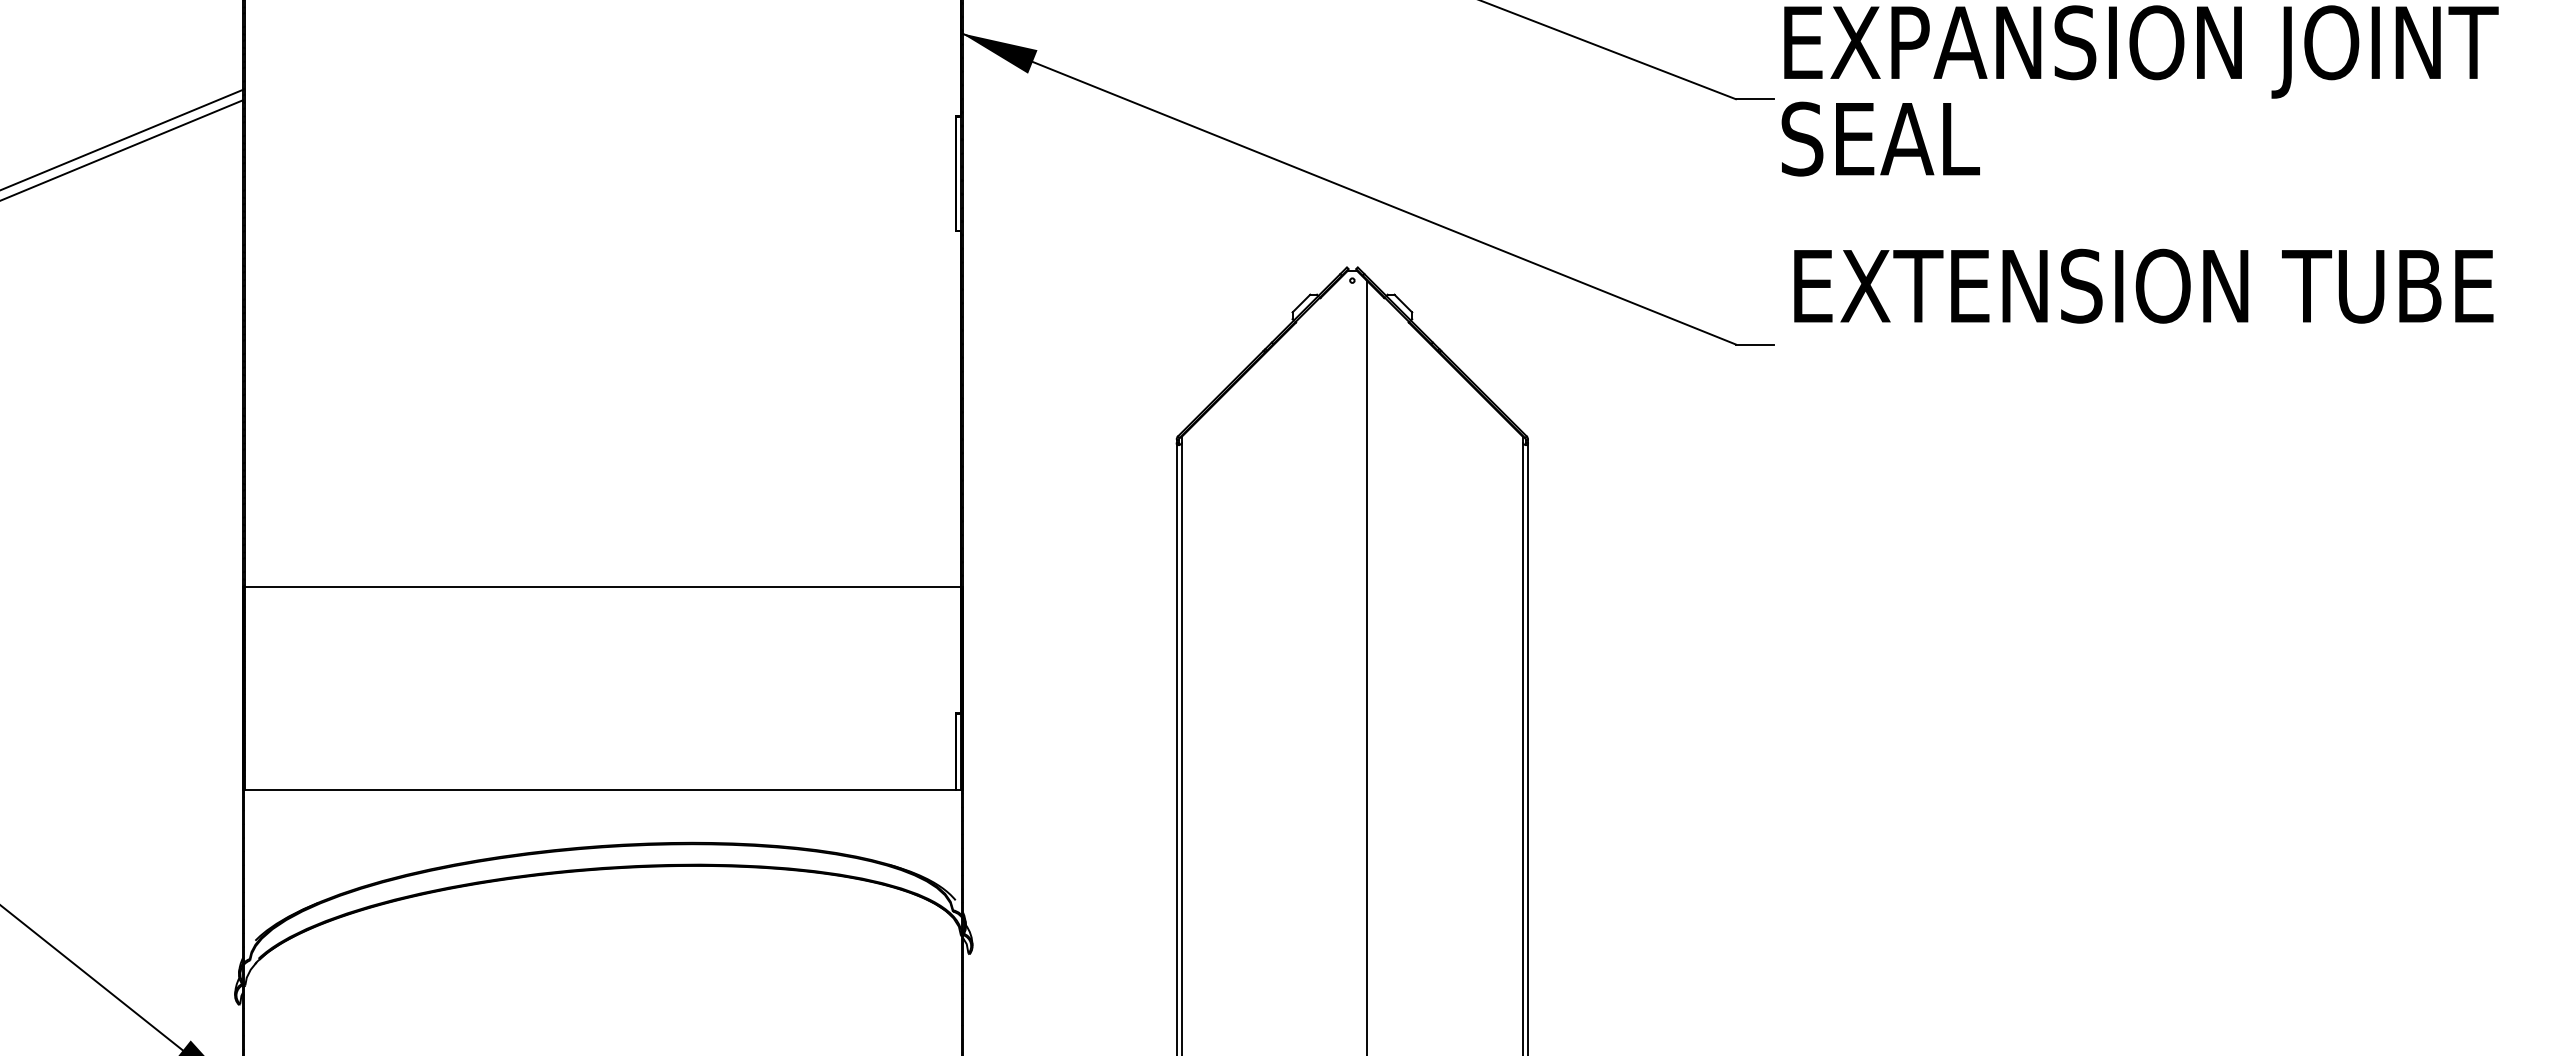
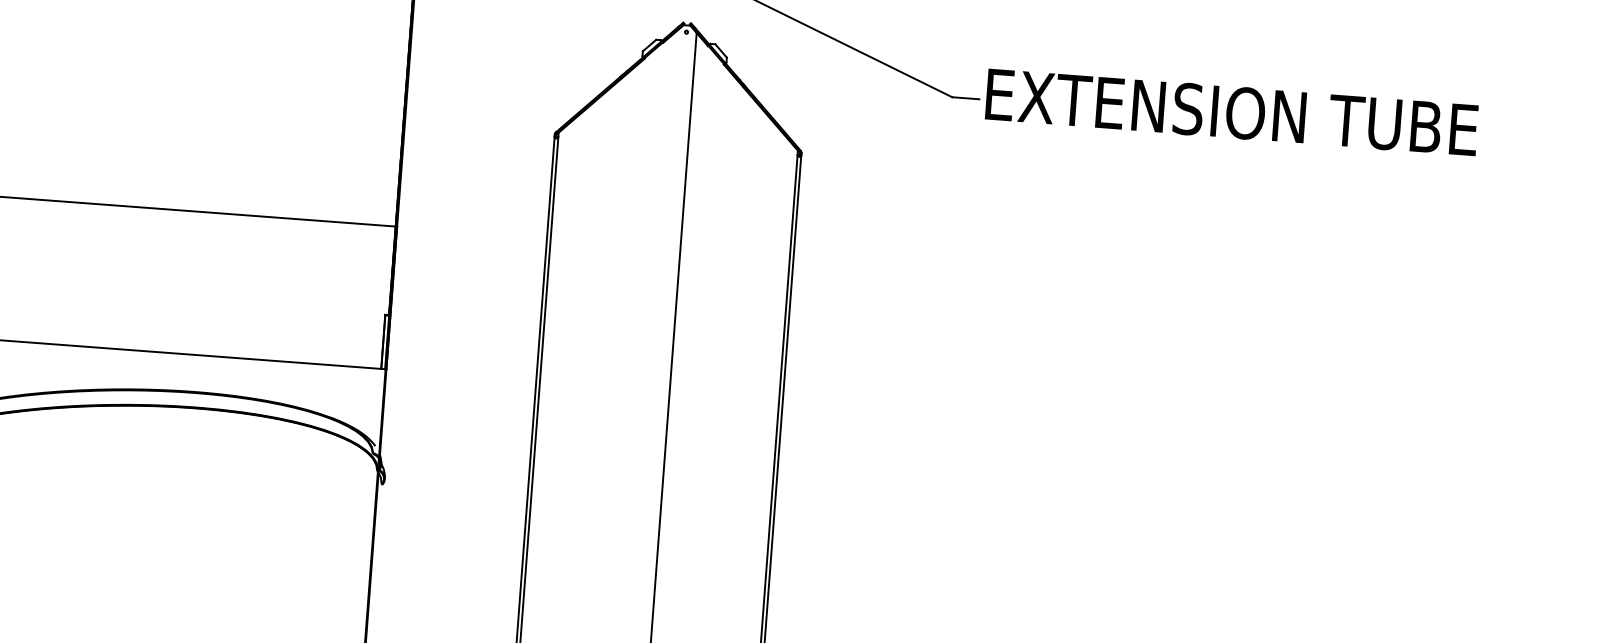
text: (2143, 285) -> (1231, 111), moved

